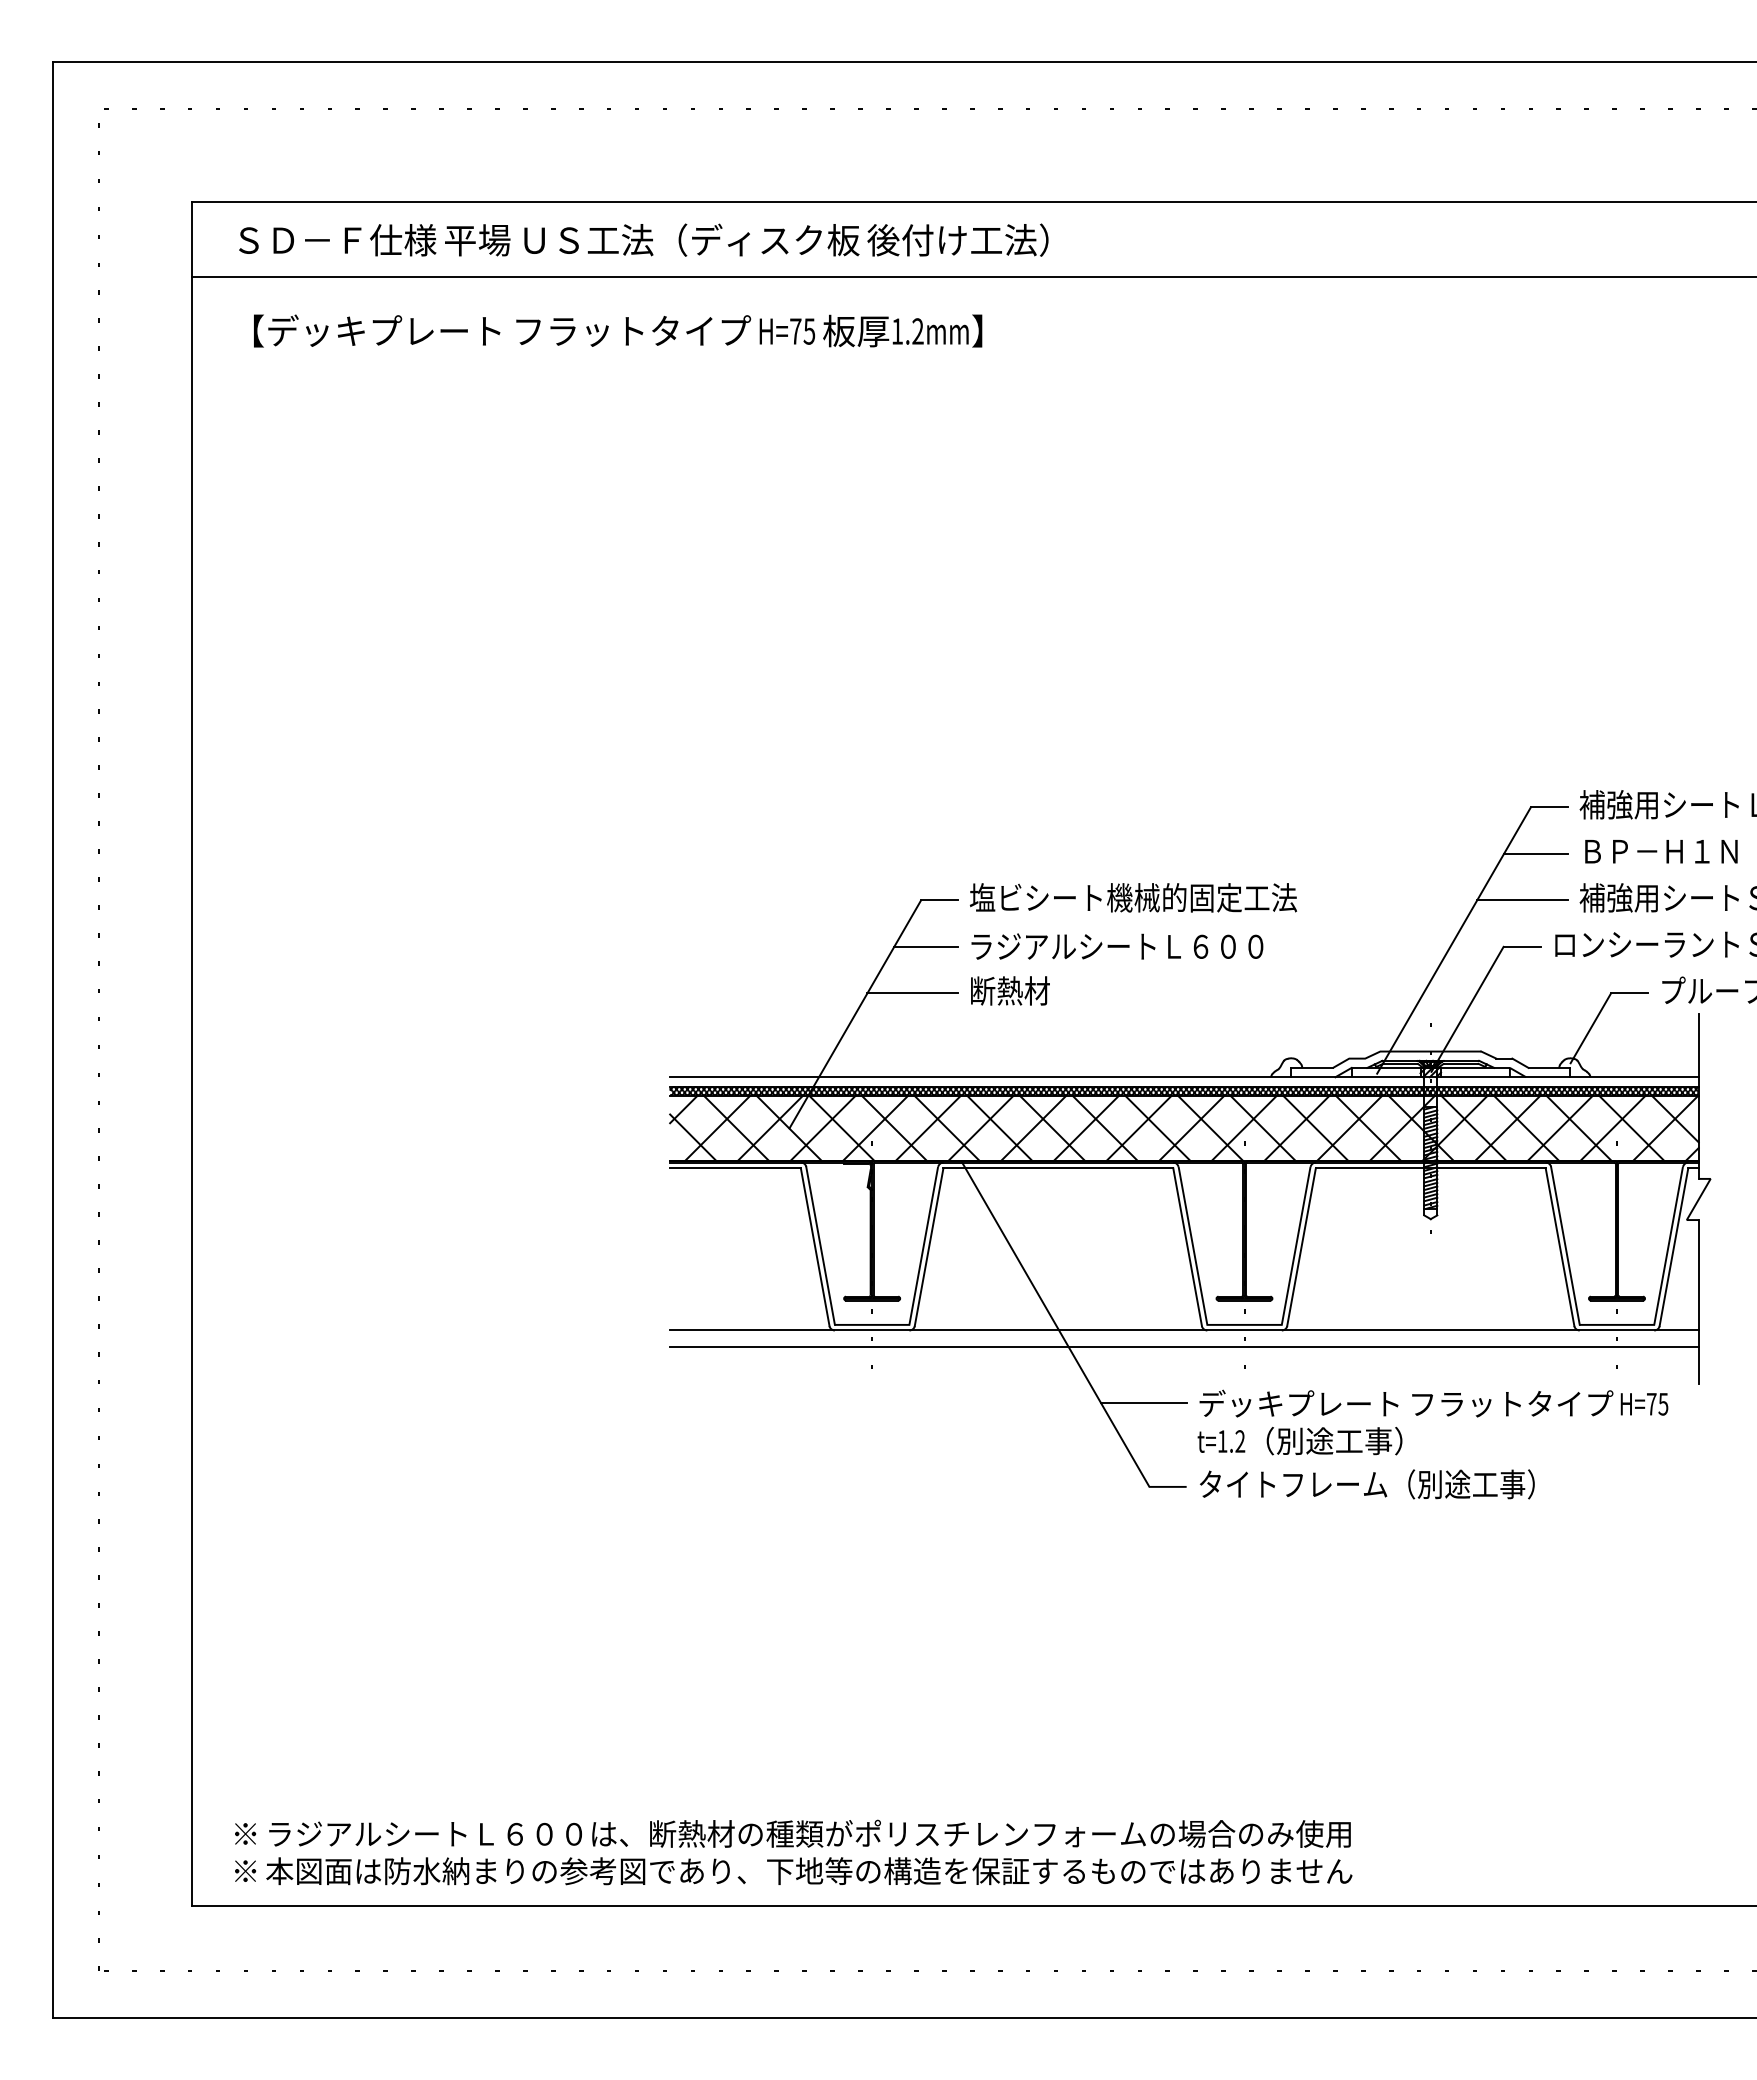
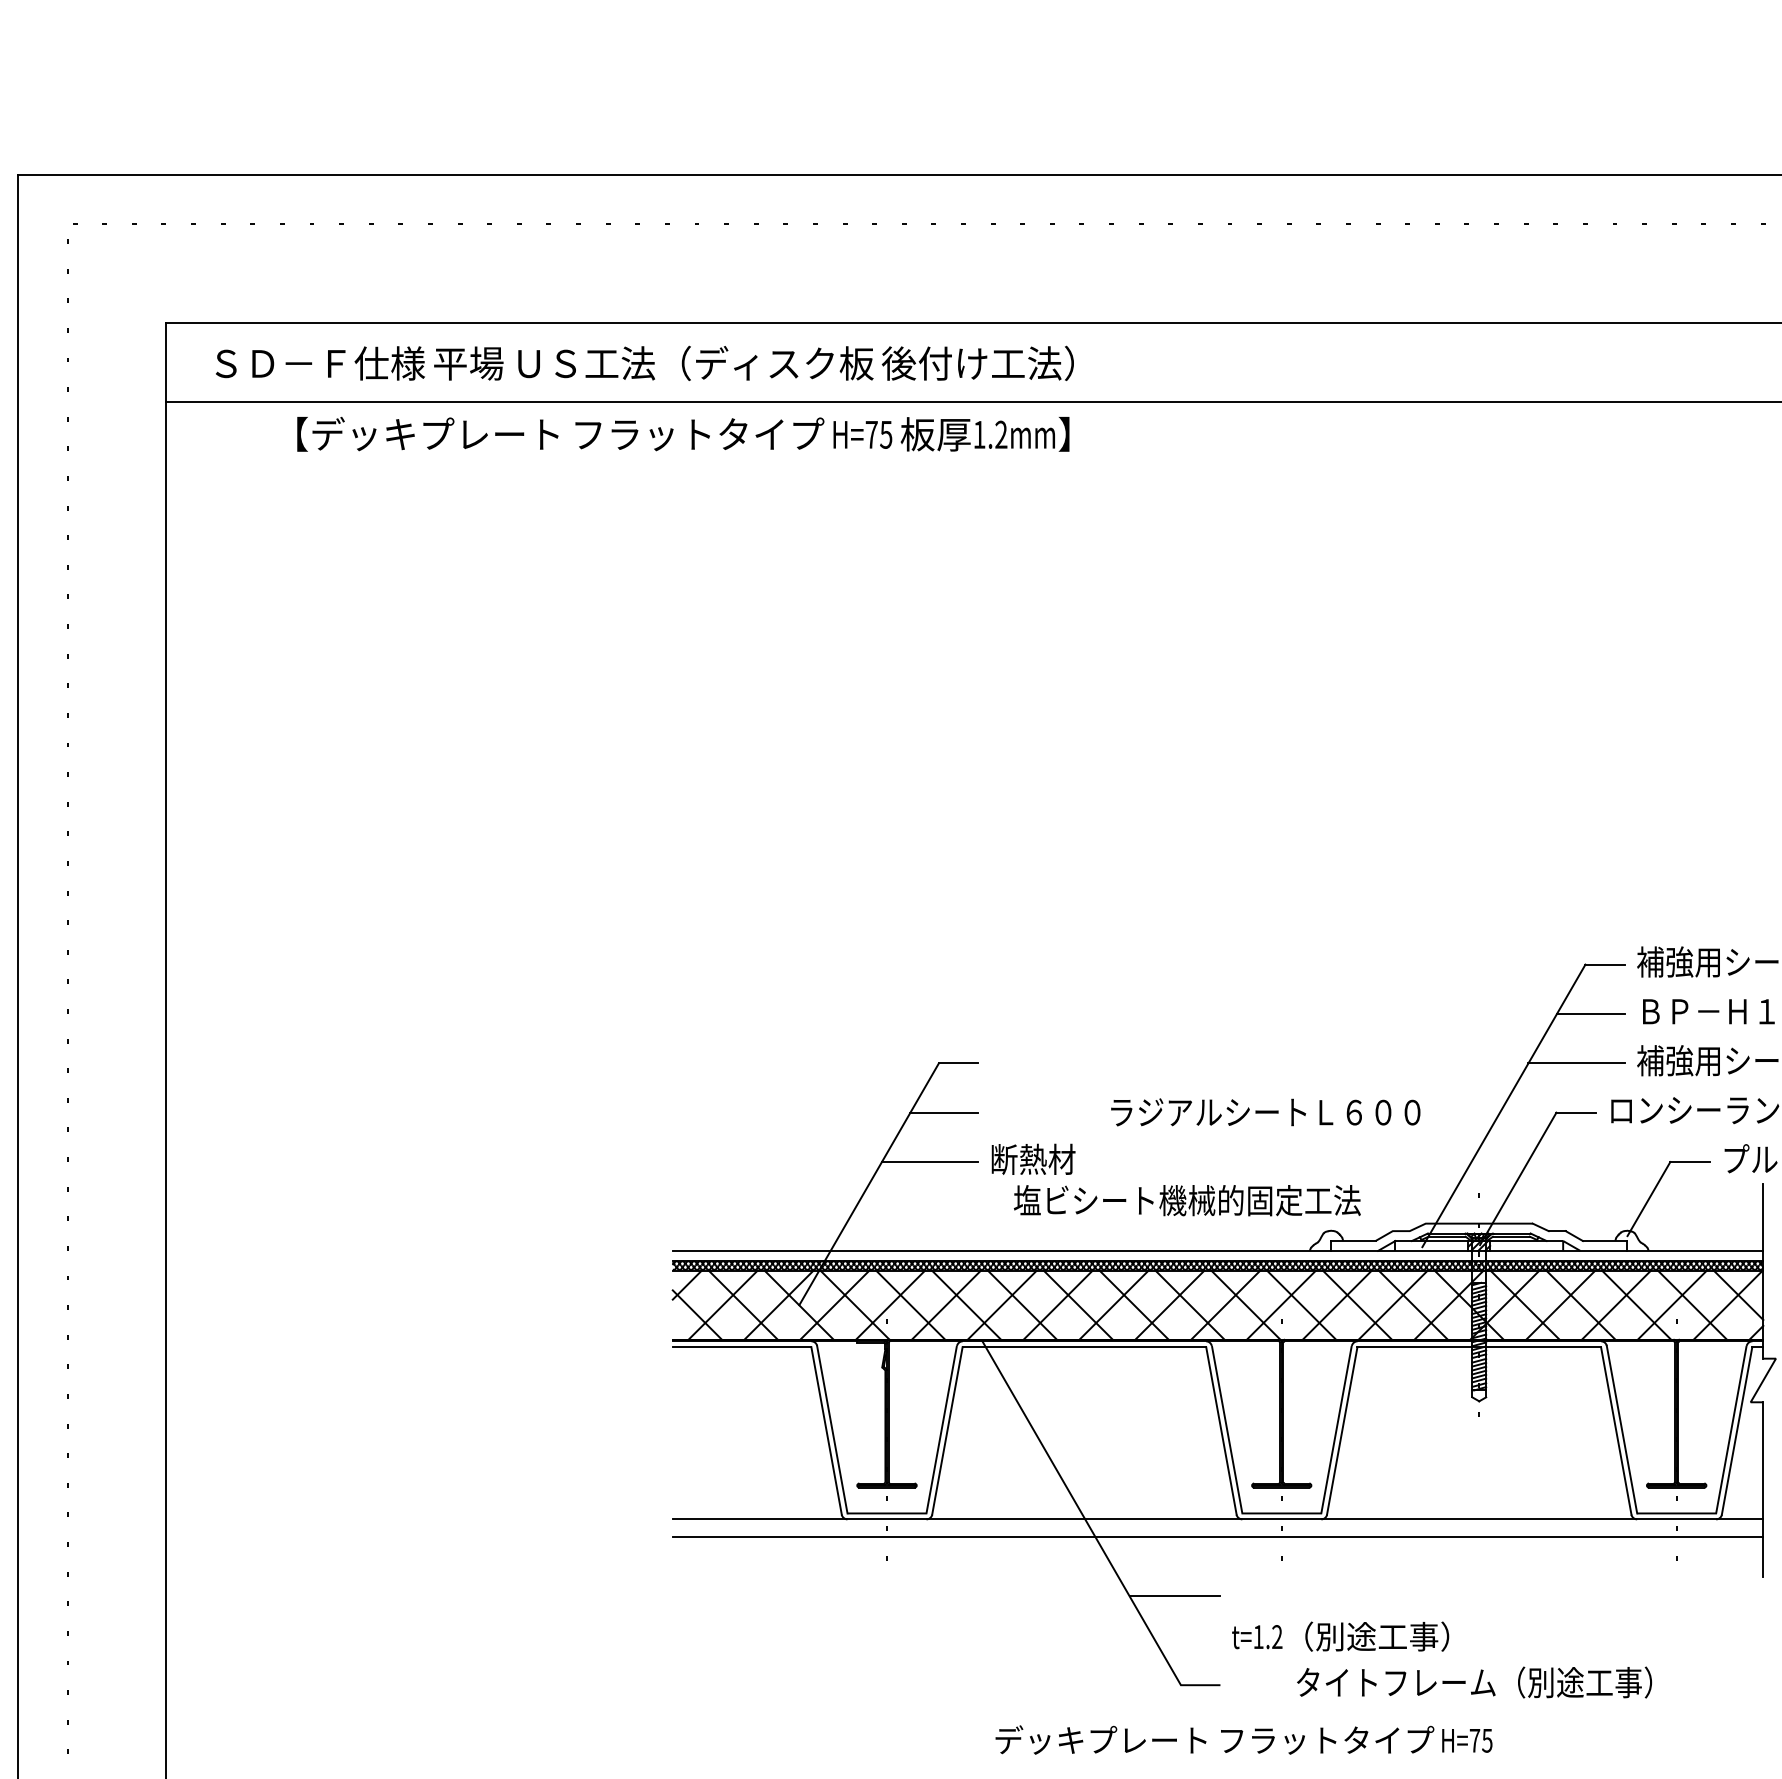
text: (618, 330) -> (683, 433), moved
text: (1133, 897) -> (1187, 1200), moved
text: (1117, 946) -> (1265, 1112), moved
text: (1433, 1403) -> (1243, 1739), moved
text: (1367, 1484) -> (1474, 1682), moved

